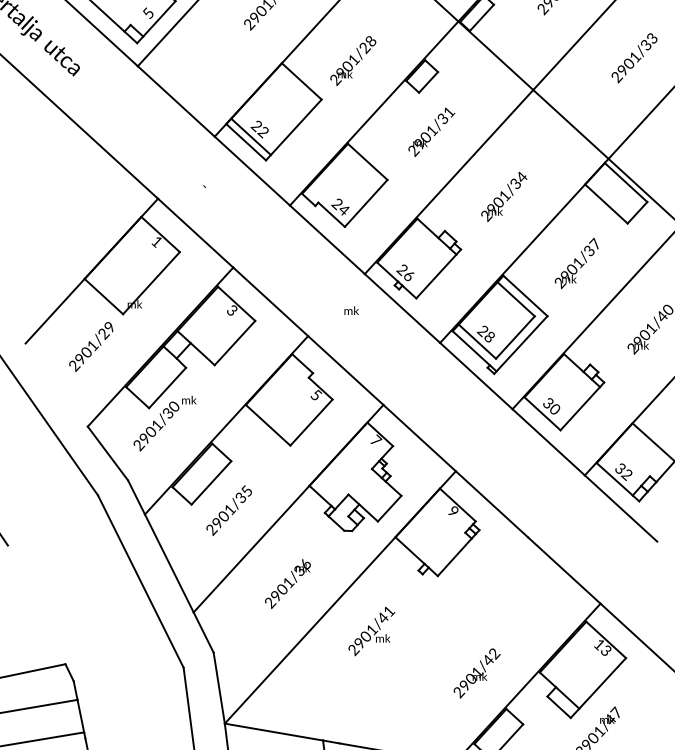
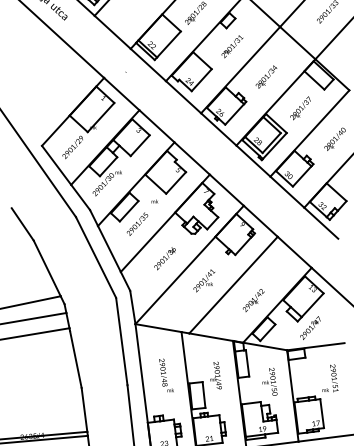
text: (350, 310) -> (154, 201), moved
line: (56, 383) -> (56, 164), added
line: (35, 604) -> (46, 268), added
line: (433, 639) -> (233, 284), added

